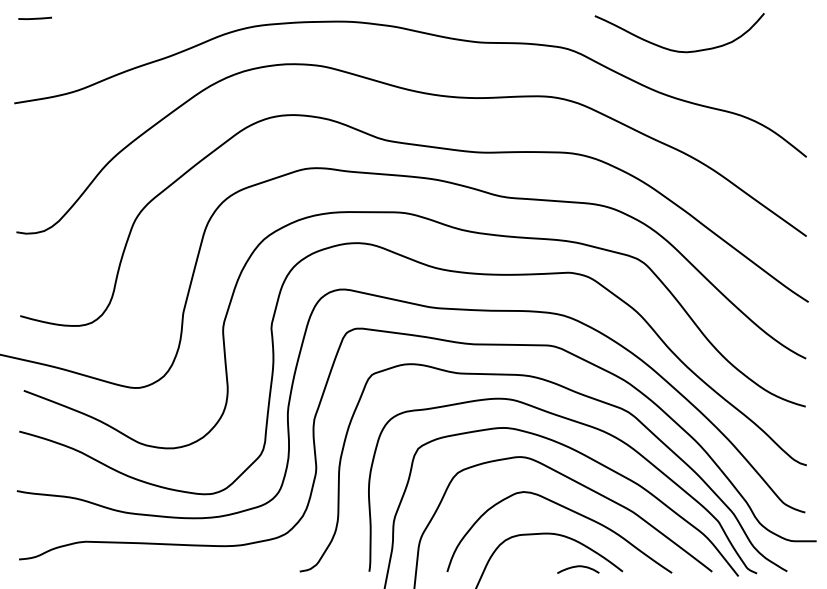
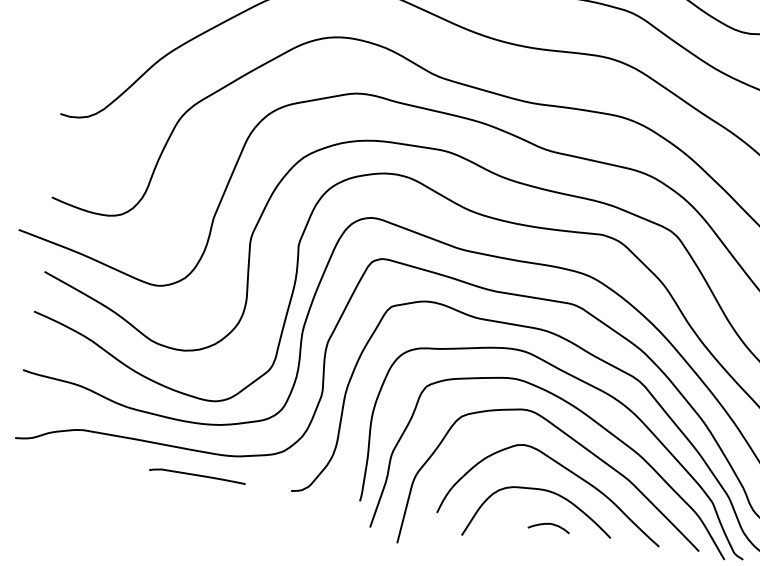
curve: (578, 567) -> (549, 525), moved
curve: (204, 570) -> (197, 476), added

